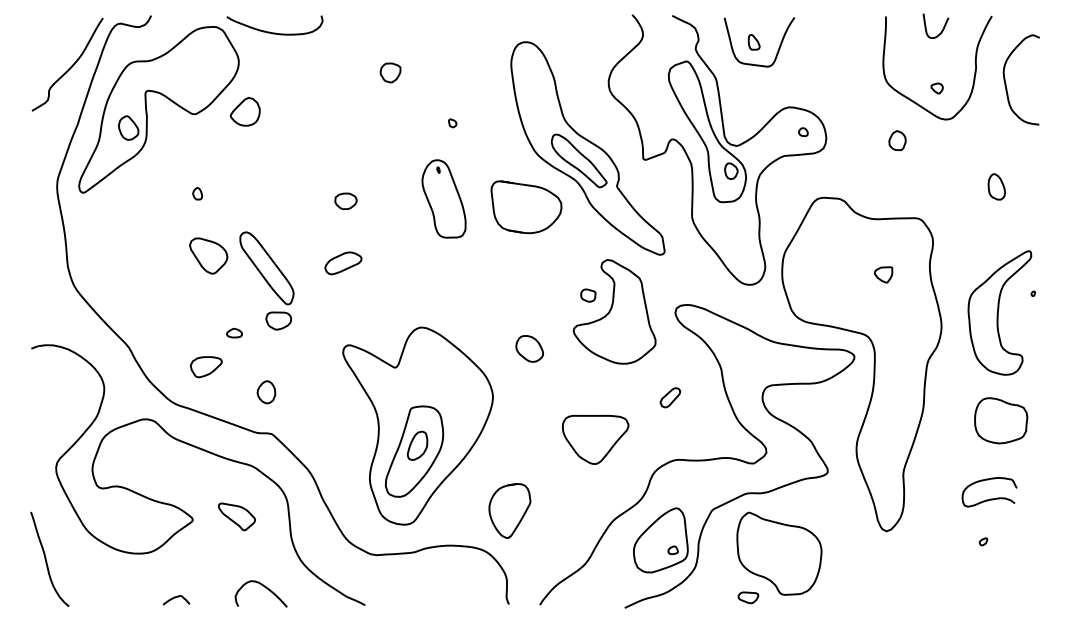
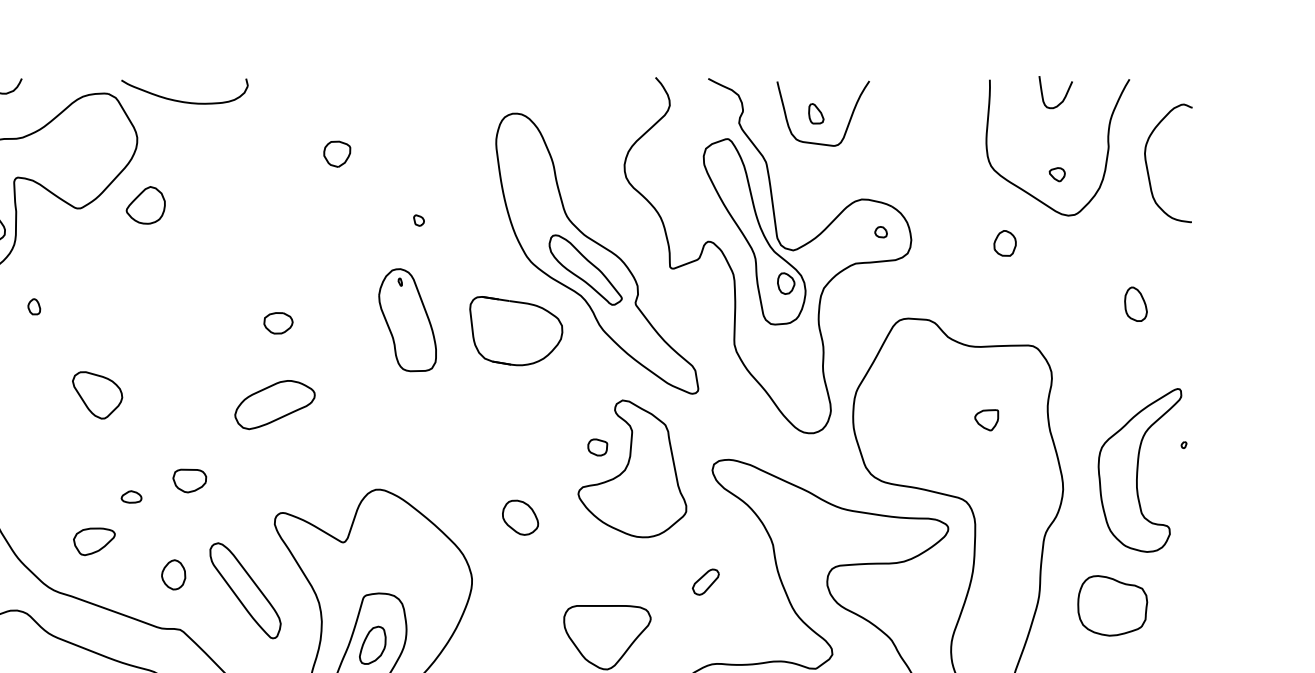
part: (197, 193) -> (34, 306), moved
part: (343, 263) -> (275, 405), size x1.67
part: (266, 268) -> (244, 590), moved
part: (1001, 420) -> (1113, 605), moved

